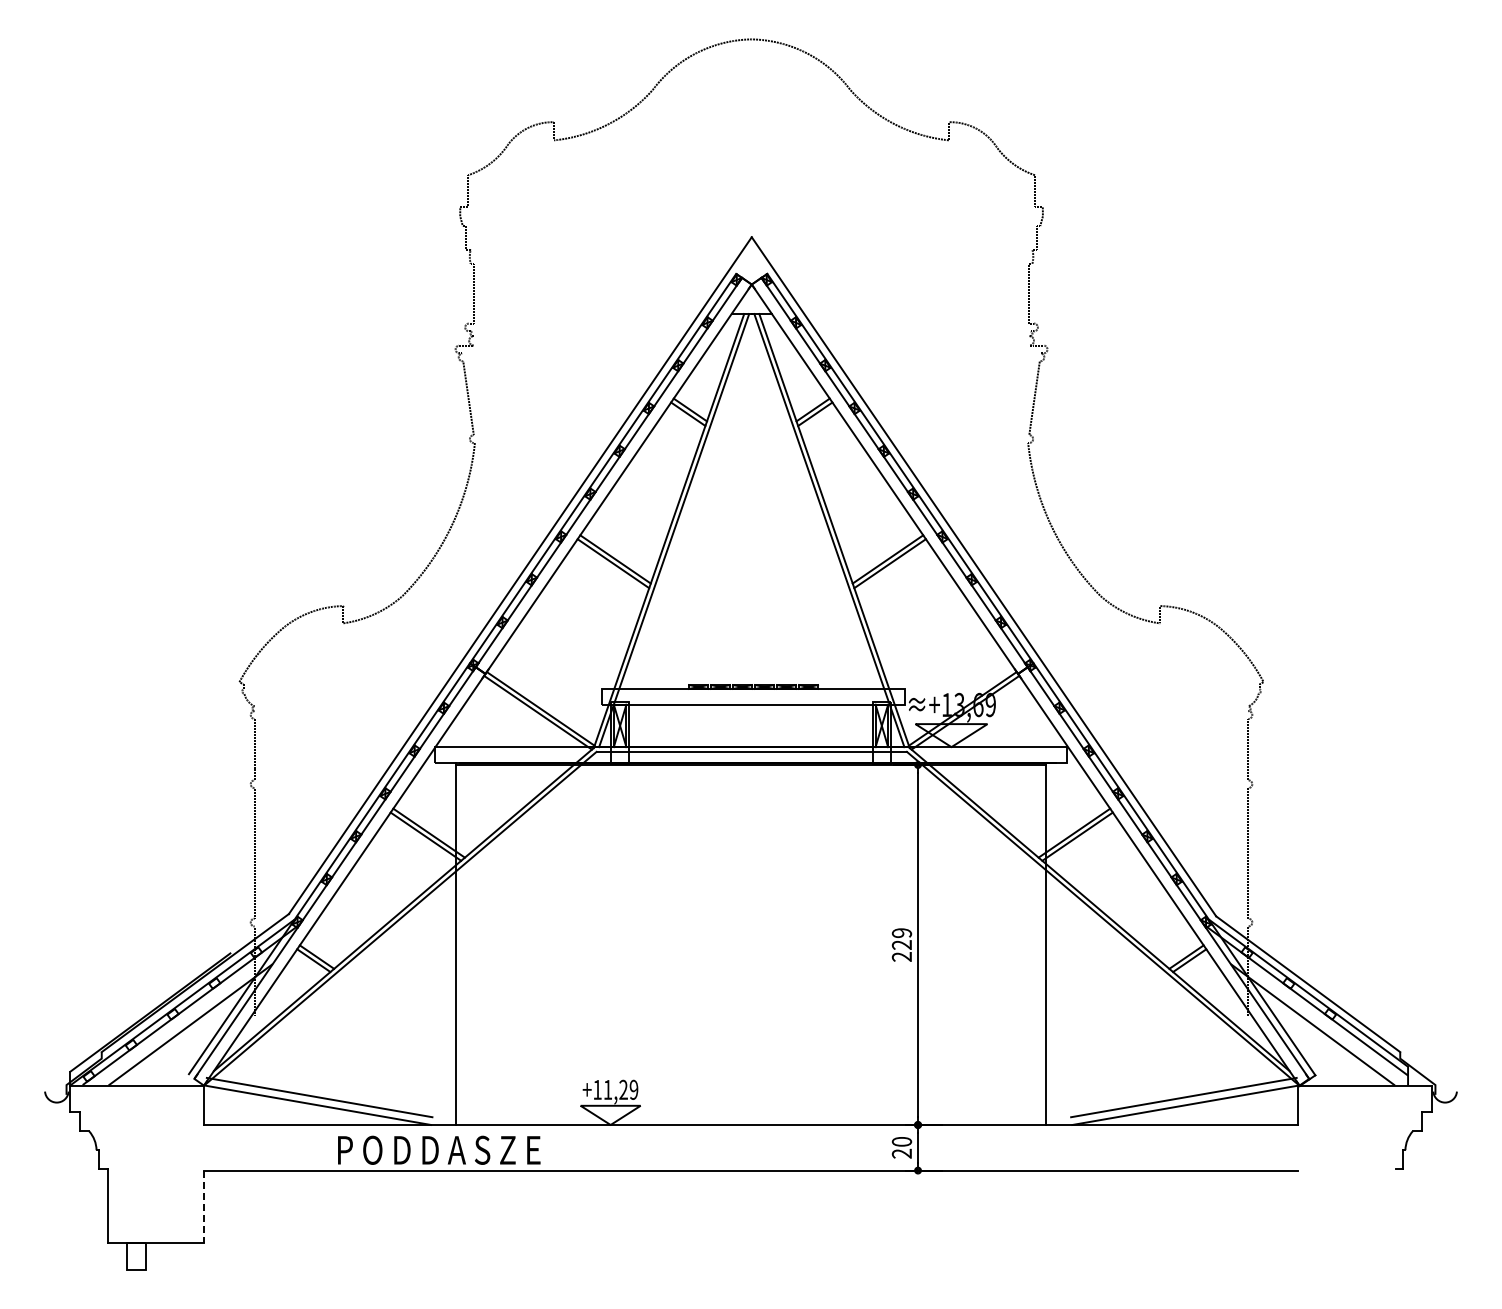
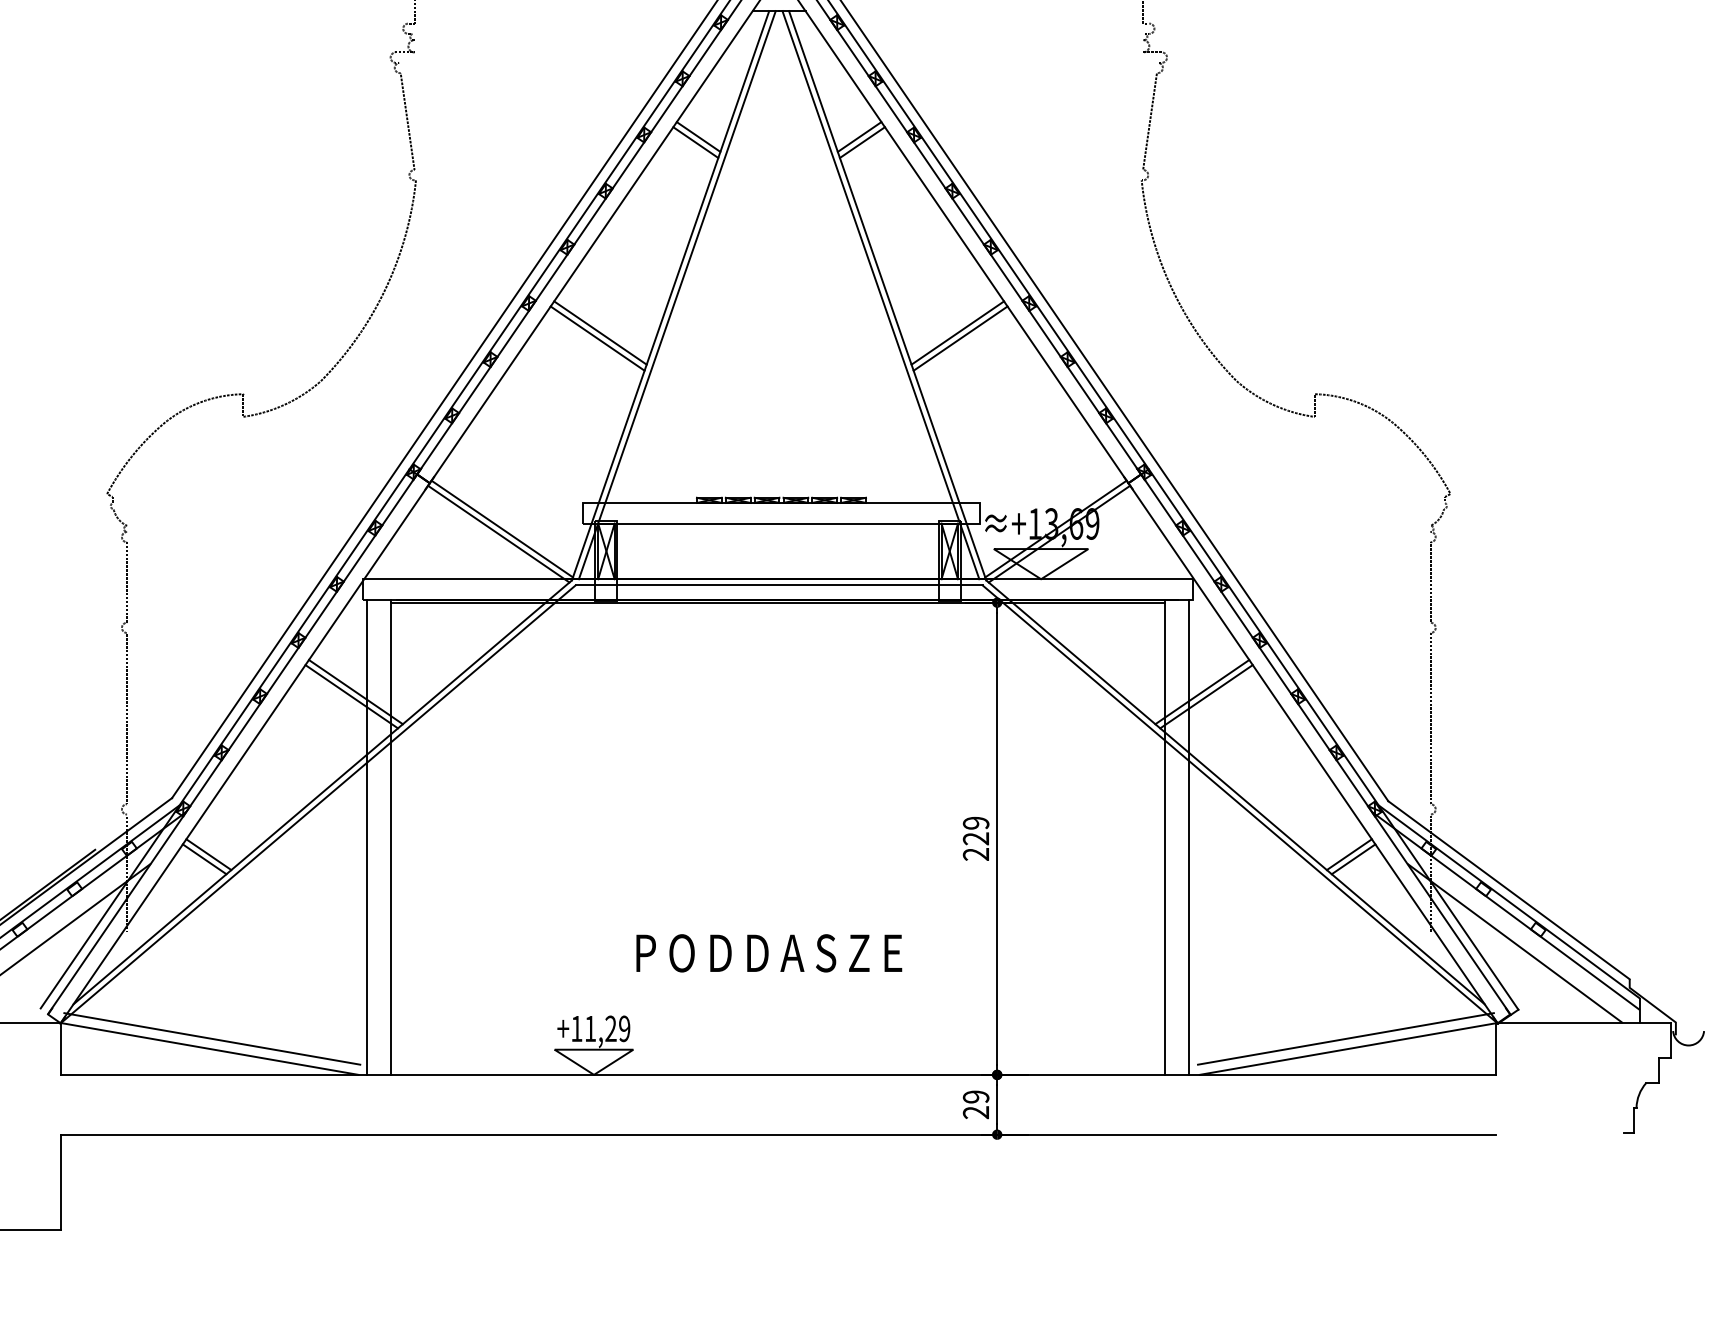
line: (437, 943) -> (366, 836), added
line: (1064, 943) -> (1189, 836), added
text: (902, 1141) -> (976, 1096), 20 -> 29
text: (439, 1149) -> (769, 952), moved
line: (203, 1207) -> (59, 1183), dashed -> solid

